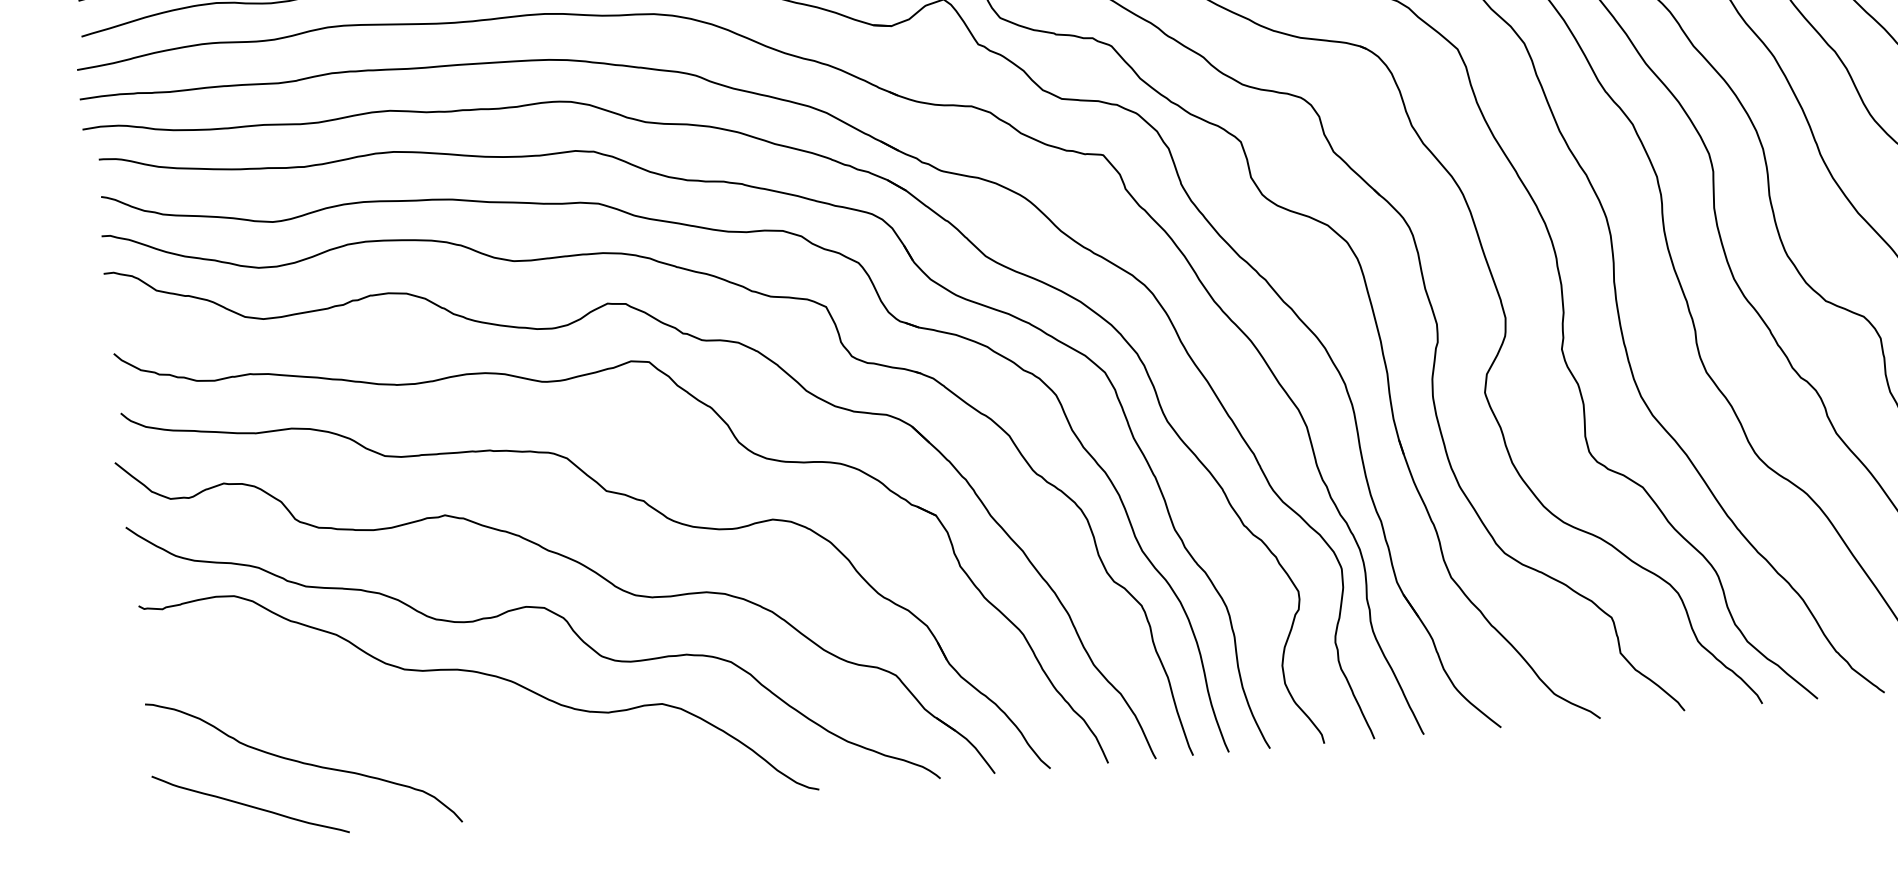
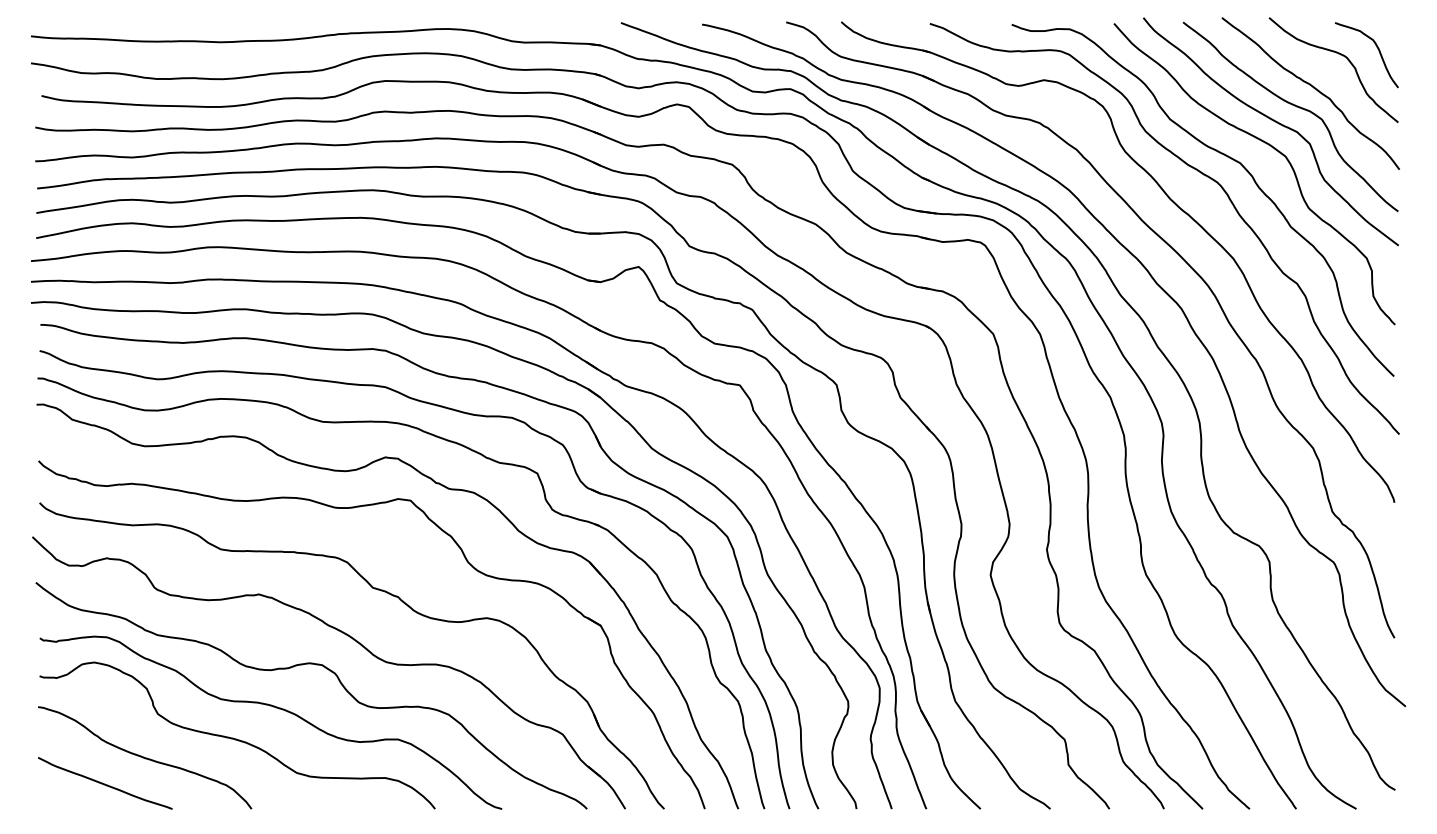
curve: (431, 723) -> (236, 738), added

